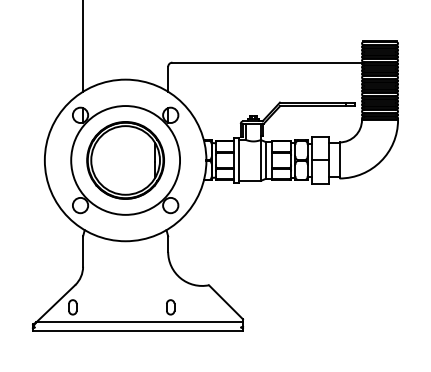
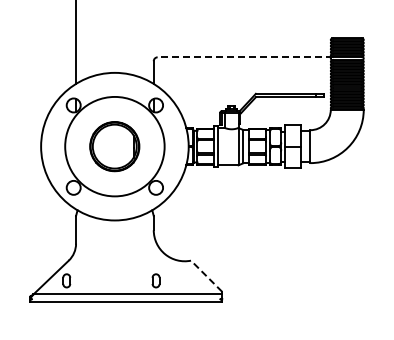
line: (268, 62) -> (245, 57), solid -> dashed
part: (125, 160) -> (114, 146), size x0.7
line: (225, 302) -> (206, 276), solid -> dashed

